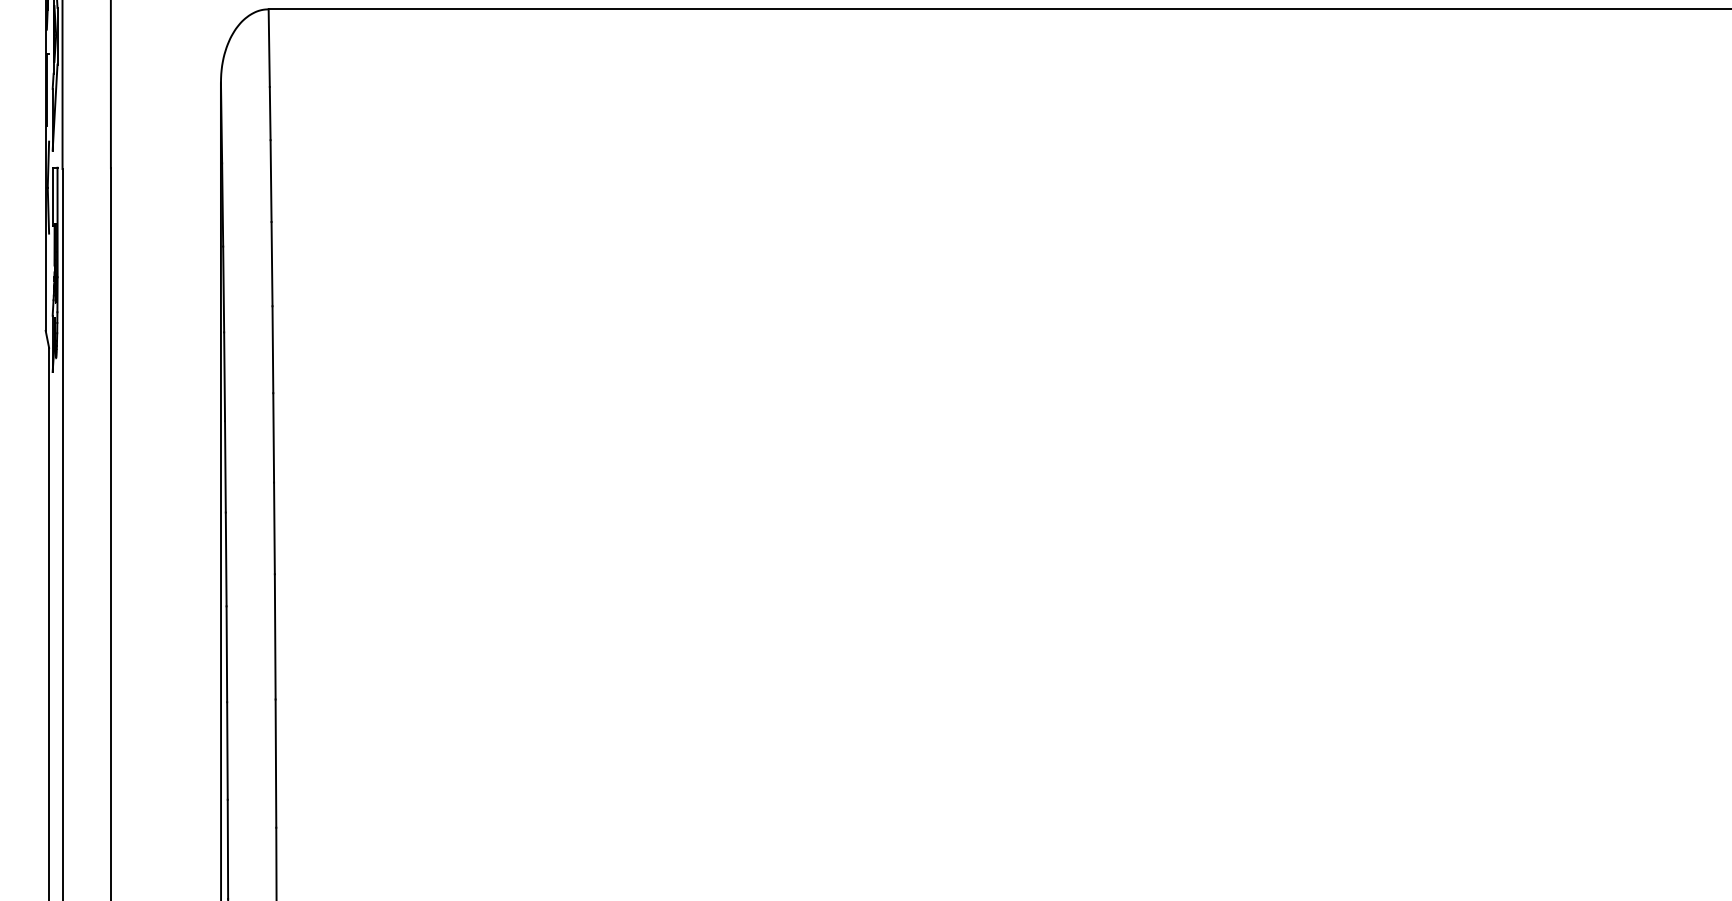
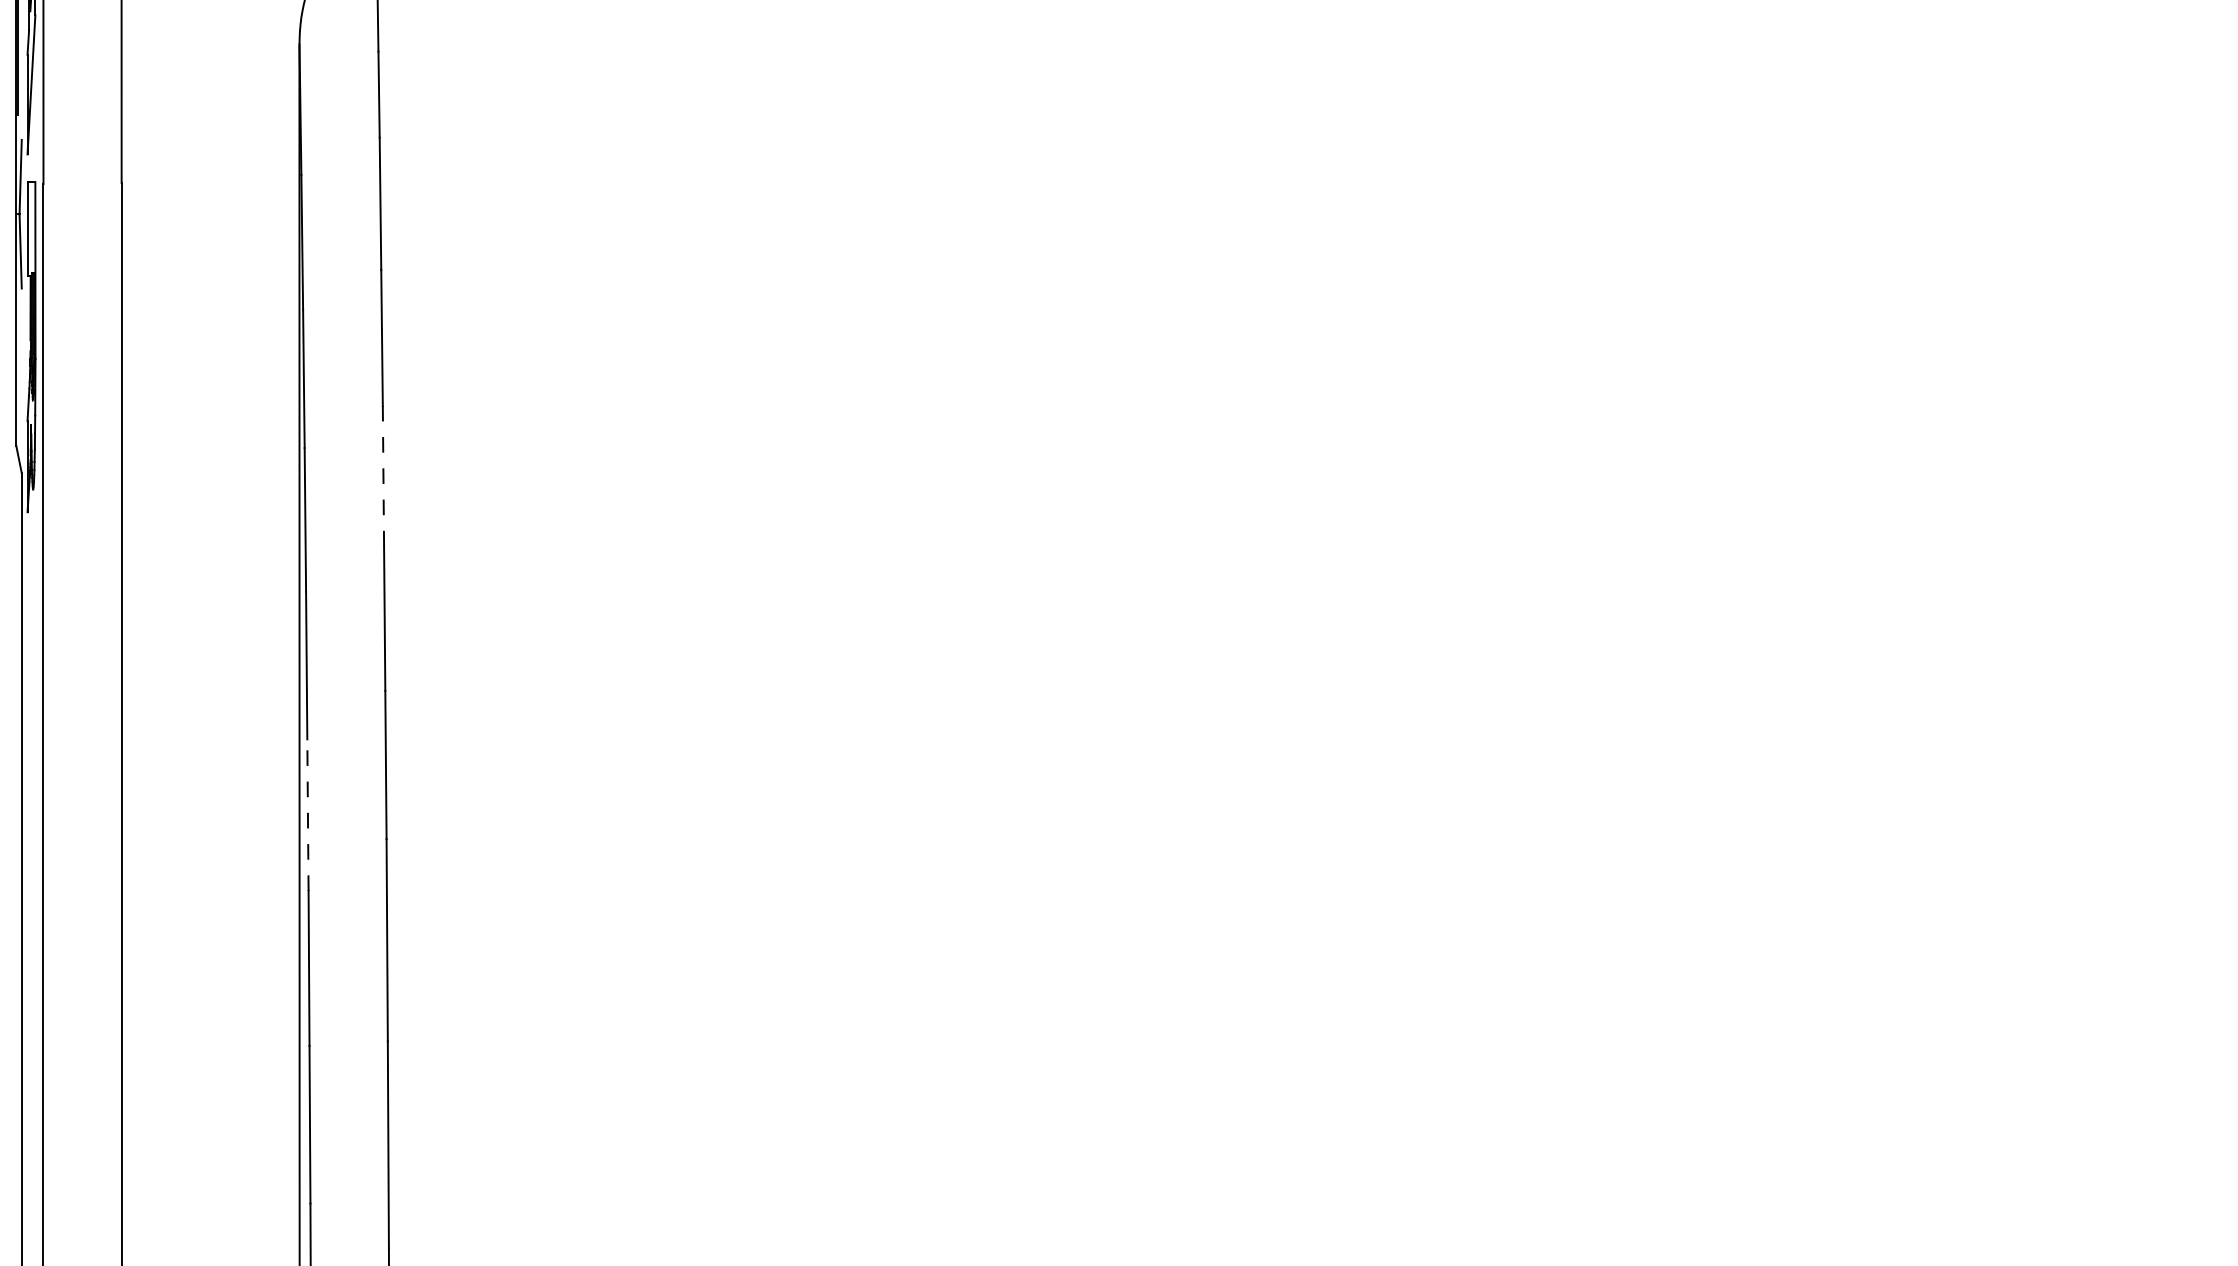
line: (272, 349) -> (382, 475), solid -> dashed
line: (226, 559) -> (308, 815), solid -> dashed

